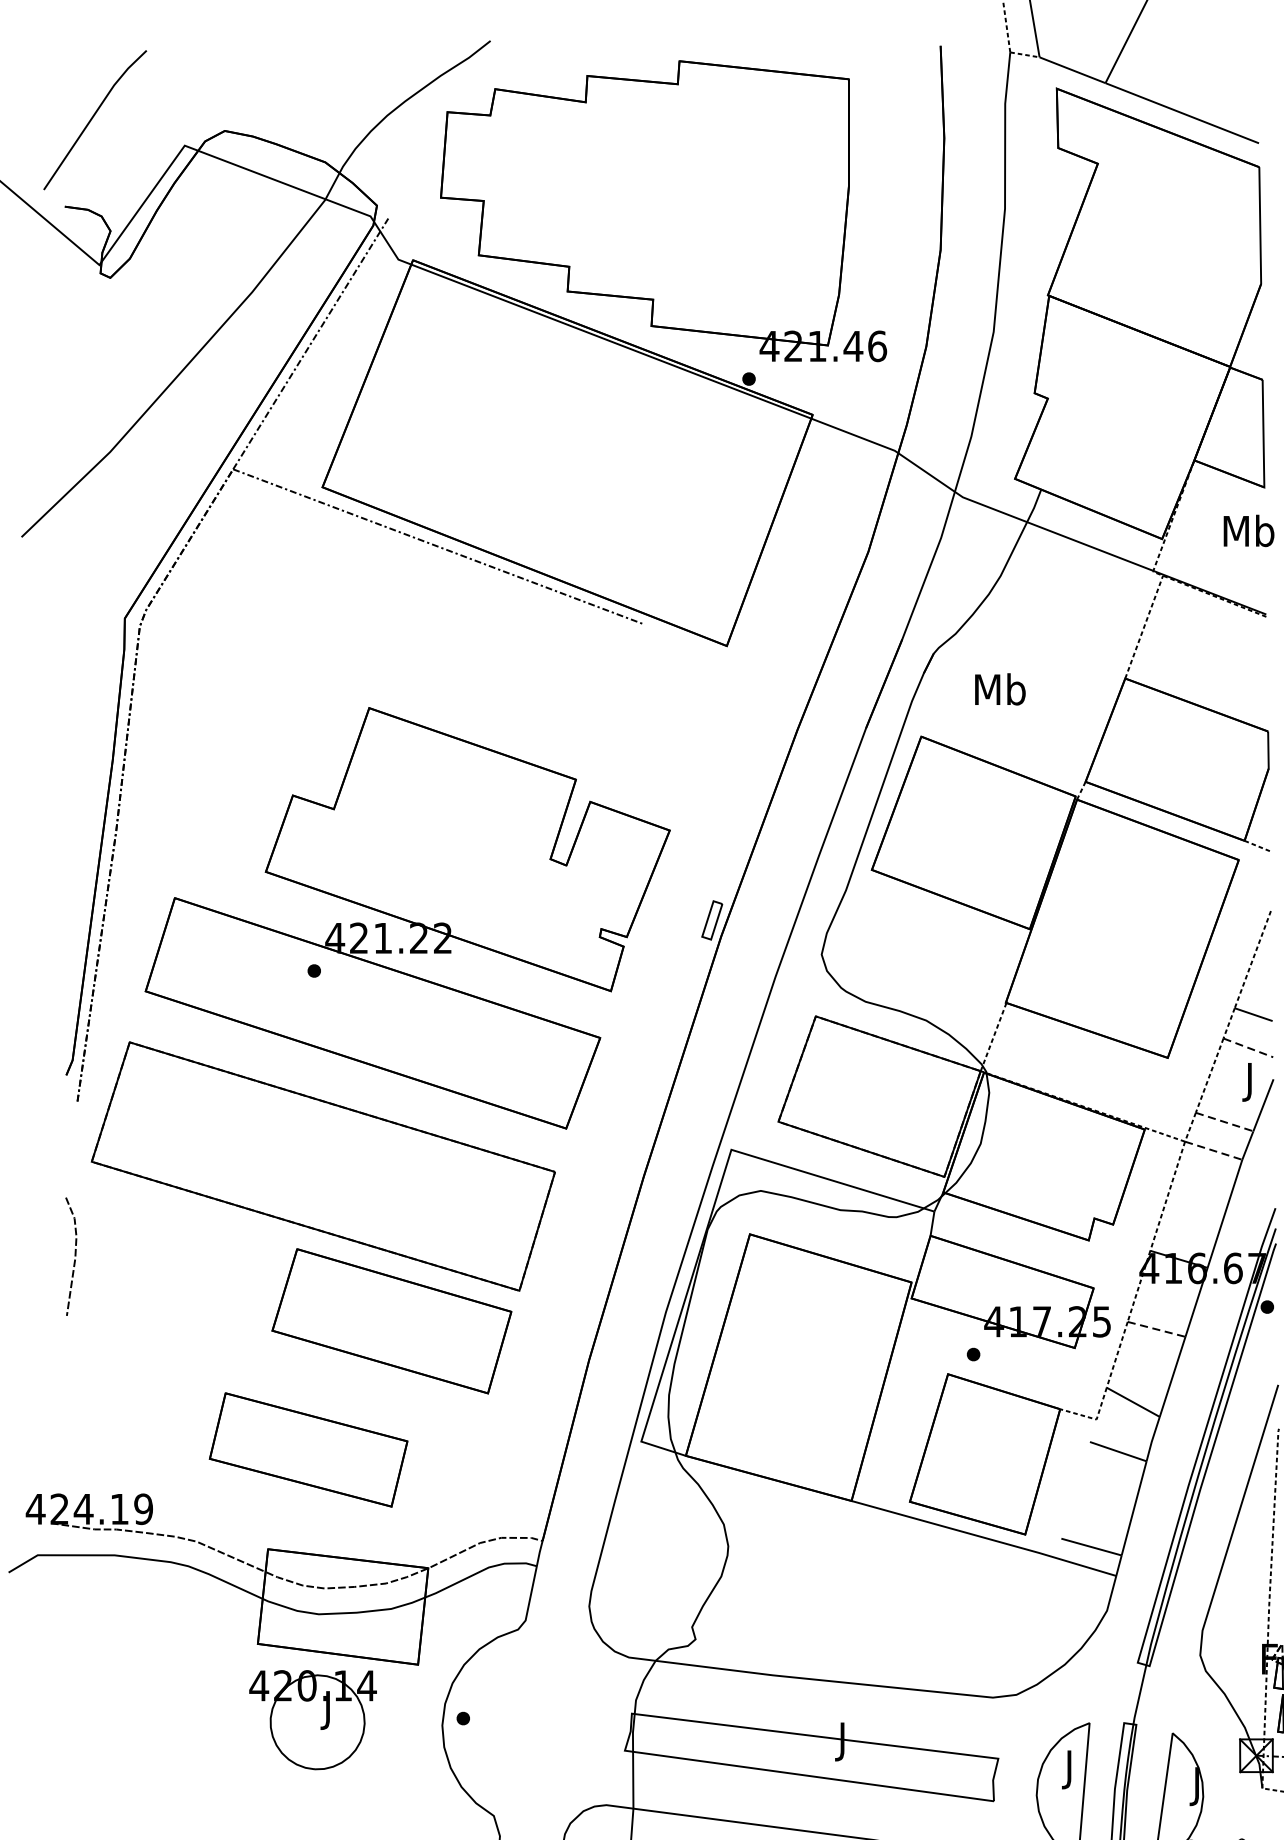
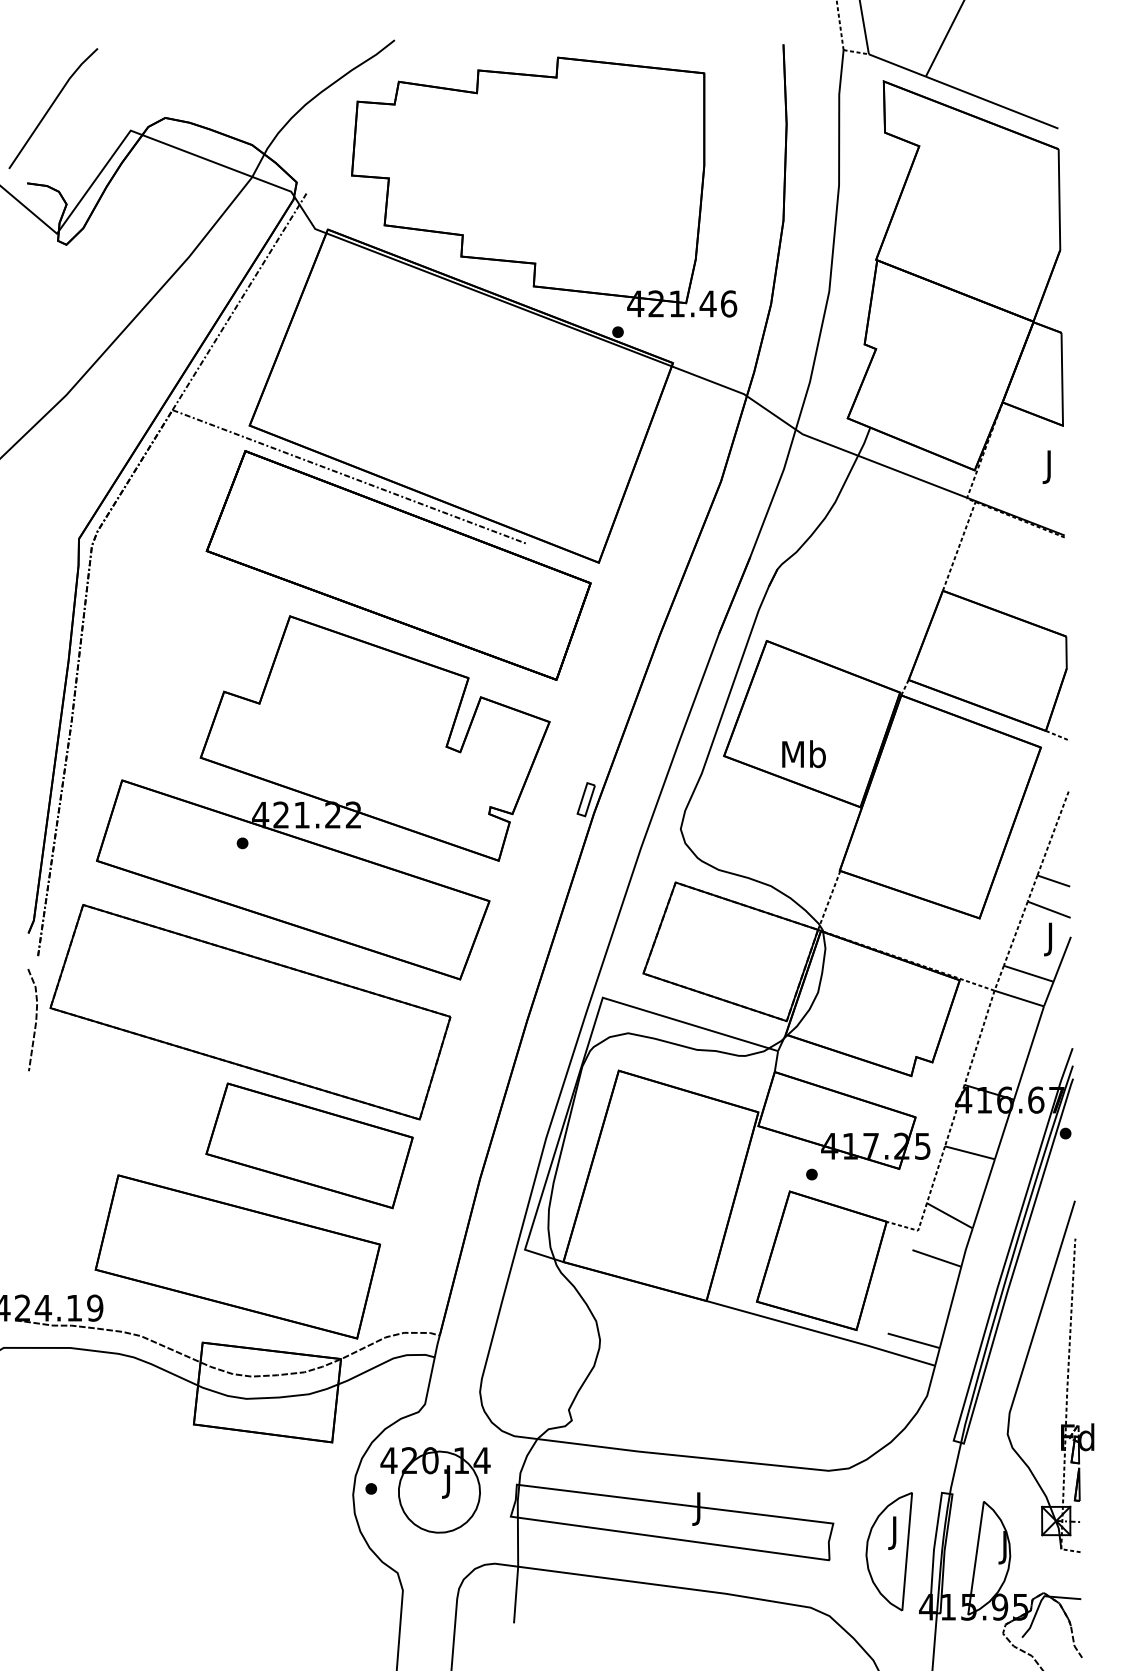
text: (1248, 534) -> (1049, 466), Mb -> J
part: (494, 649) -> (398, 565), added
text: (999, 689) -> (803, 754), moved
line: (1248, 1047) -> (1049, 909), dashed -> solid
line: (1225, 1121) -> (1029, 973), dashed -> solid
line: (1213, 1150) -> (1019, 998), dashed -> solid
line: (74, 1256) -> (35, 1019), moved
line: (1156, 1328) -> (969, 1152), dashed -> solid
part: (308, 1449) -> (237, 1256), size x1.67
part: (313, 1720) -> (435, 1490), moved

